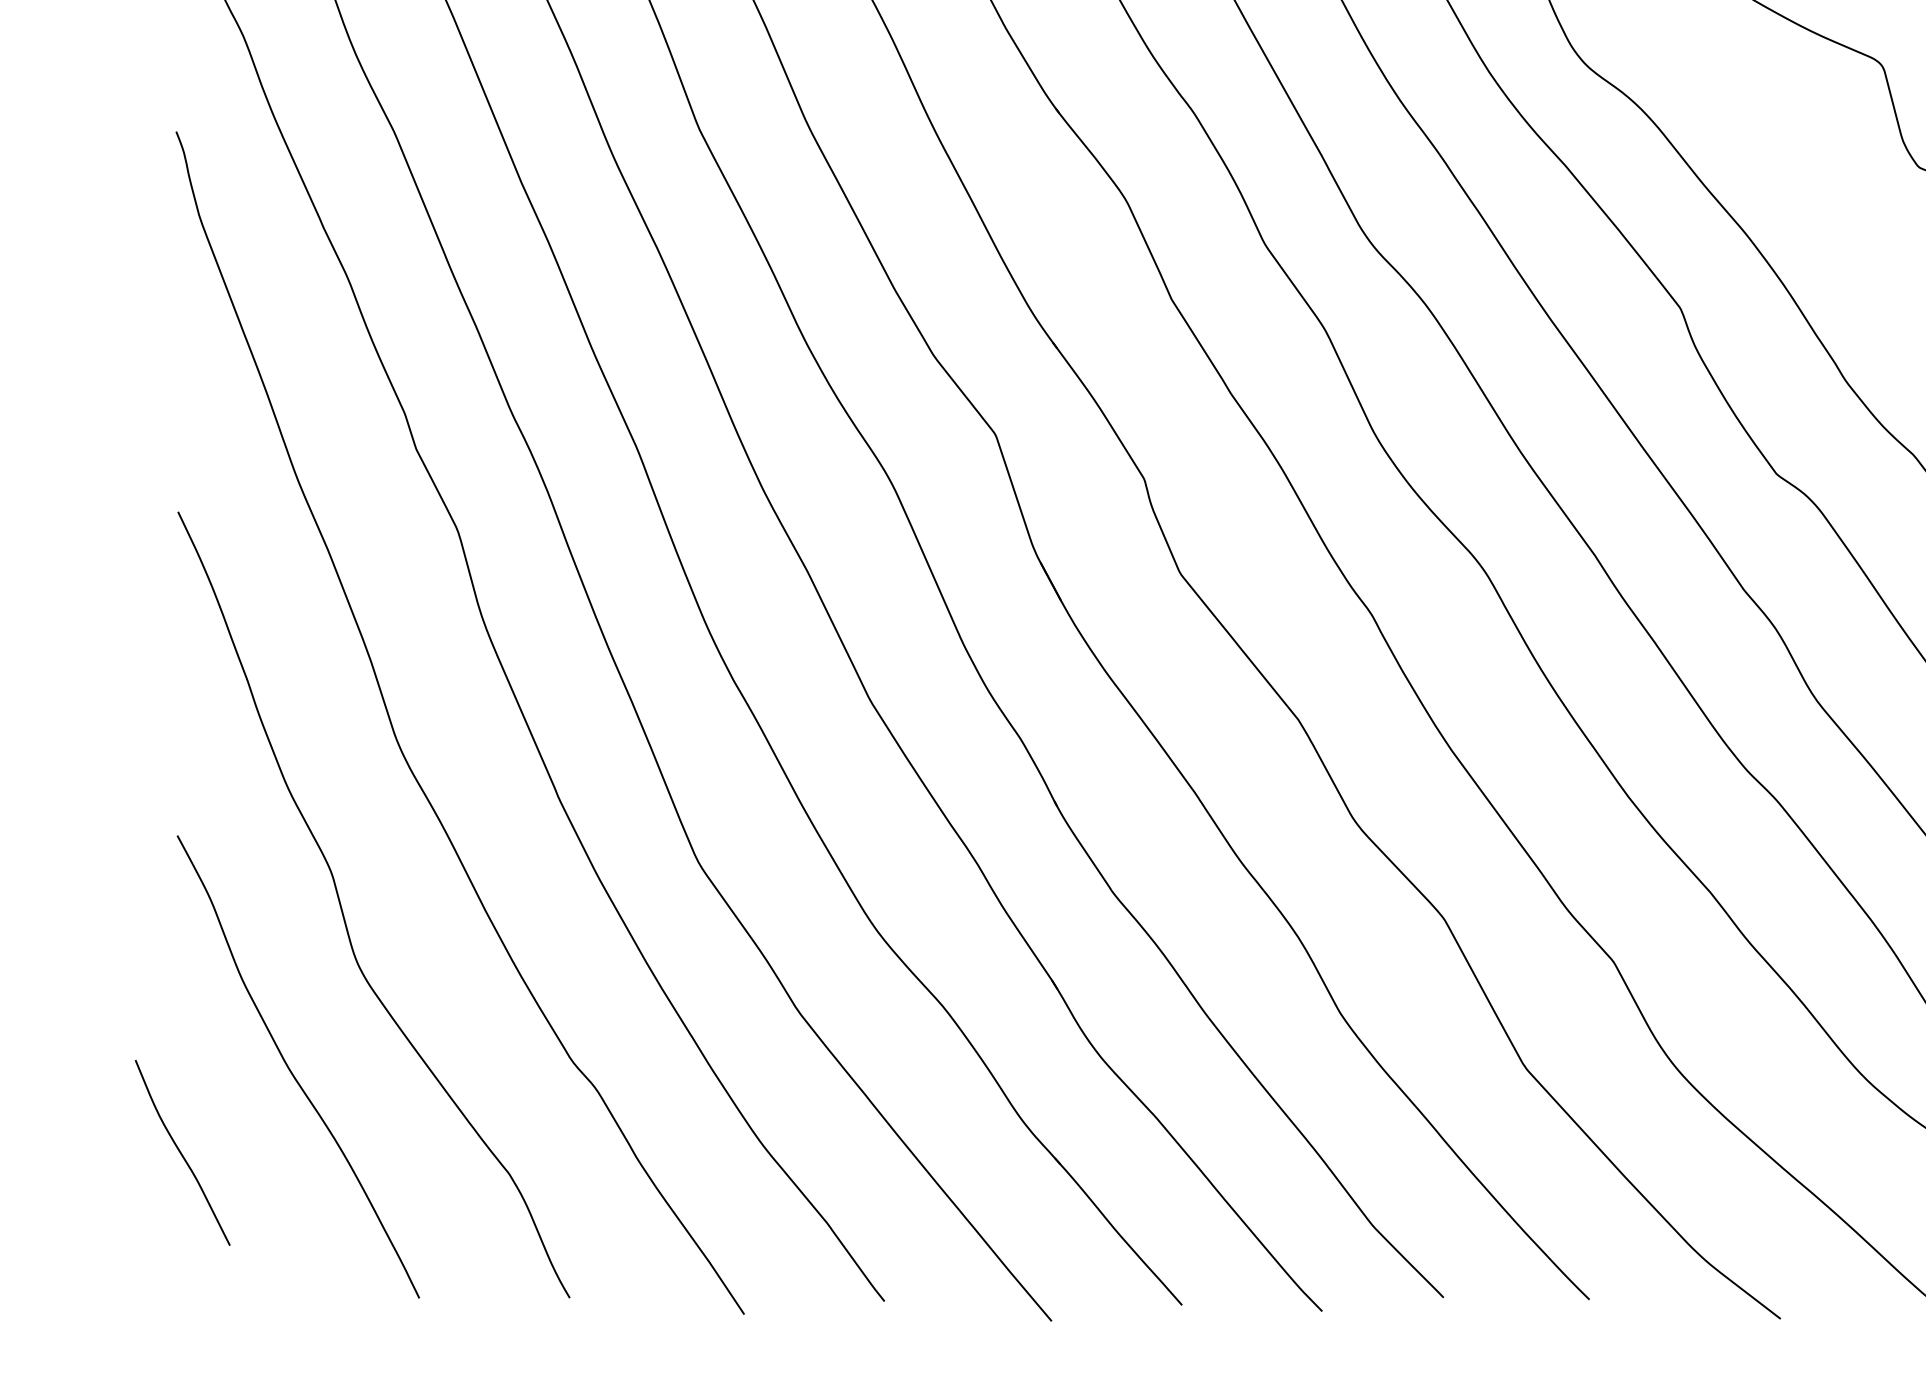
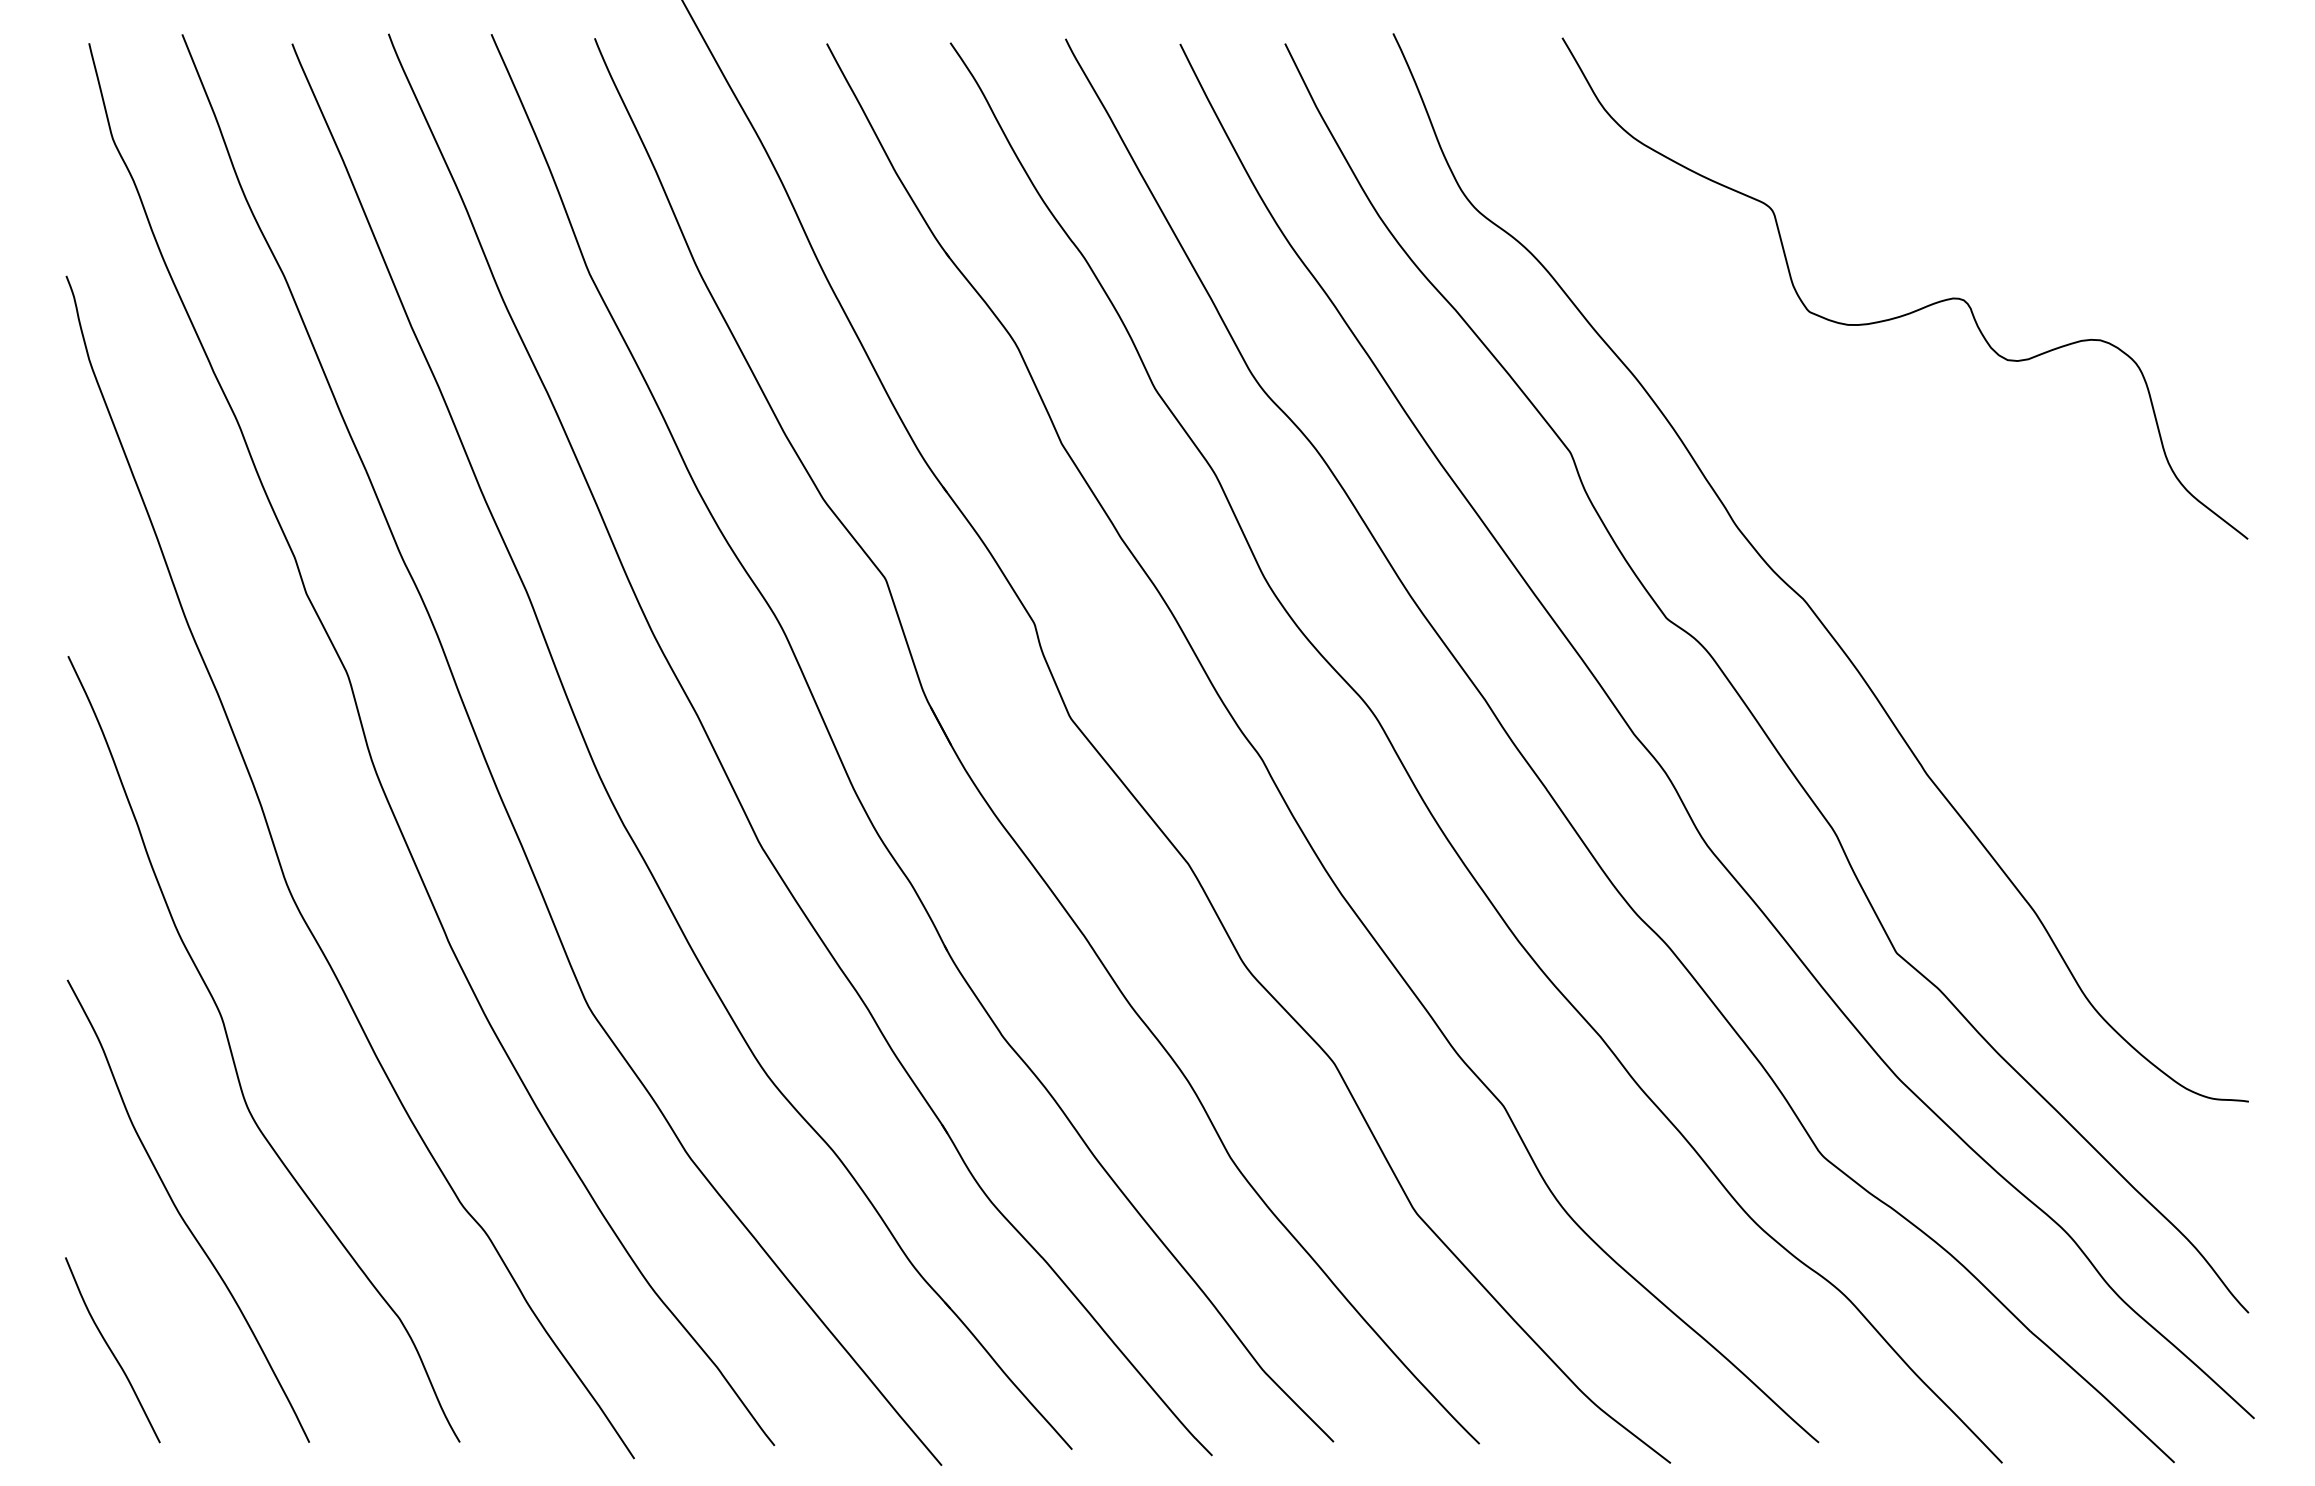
curve: (181, 1153) -> (111, 1350), moved

